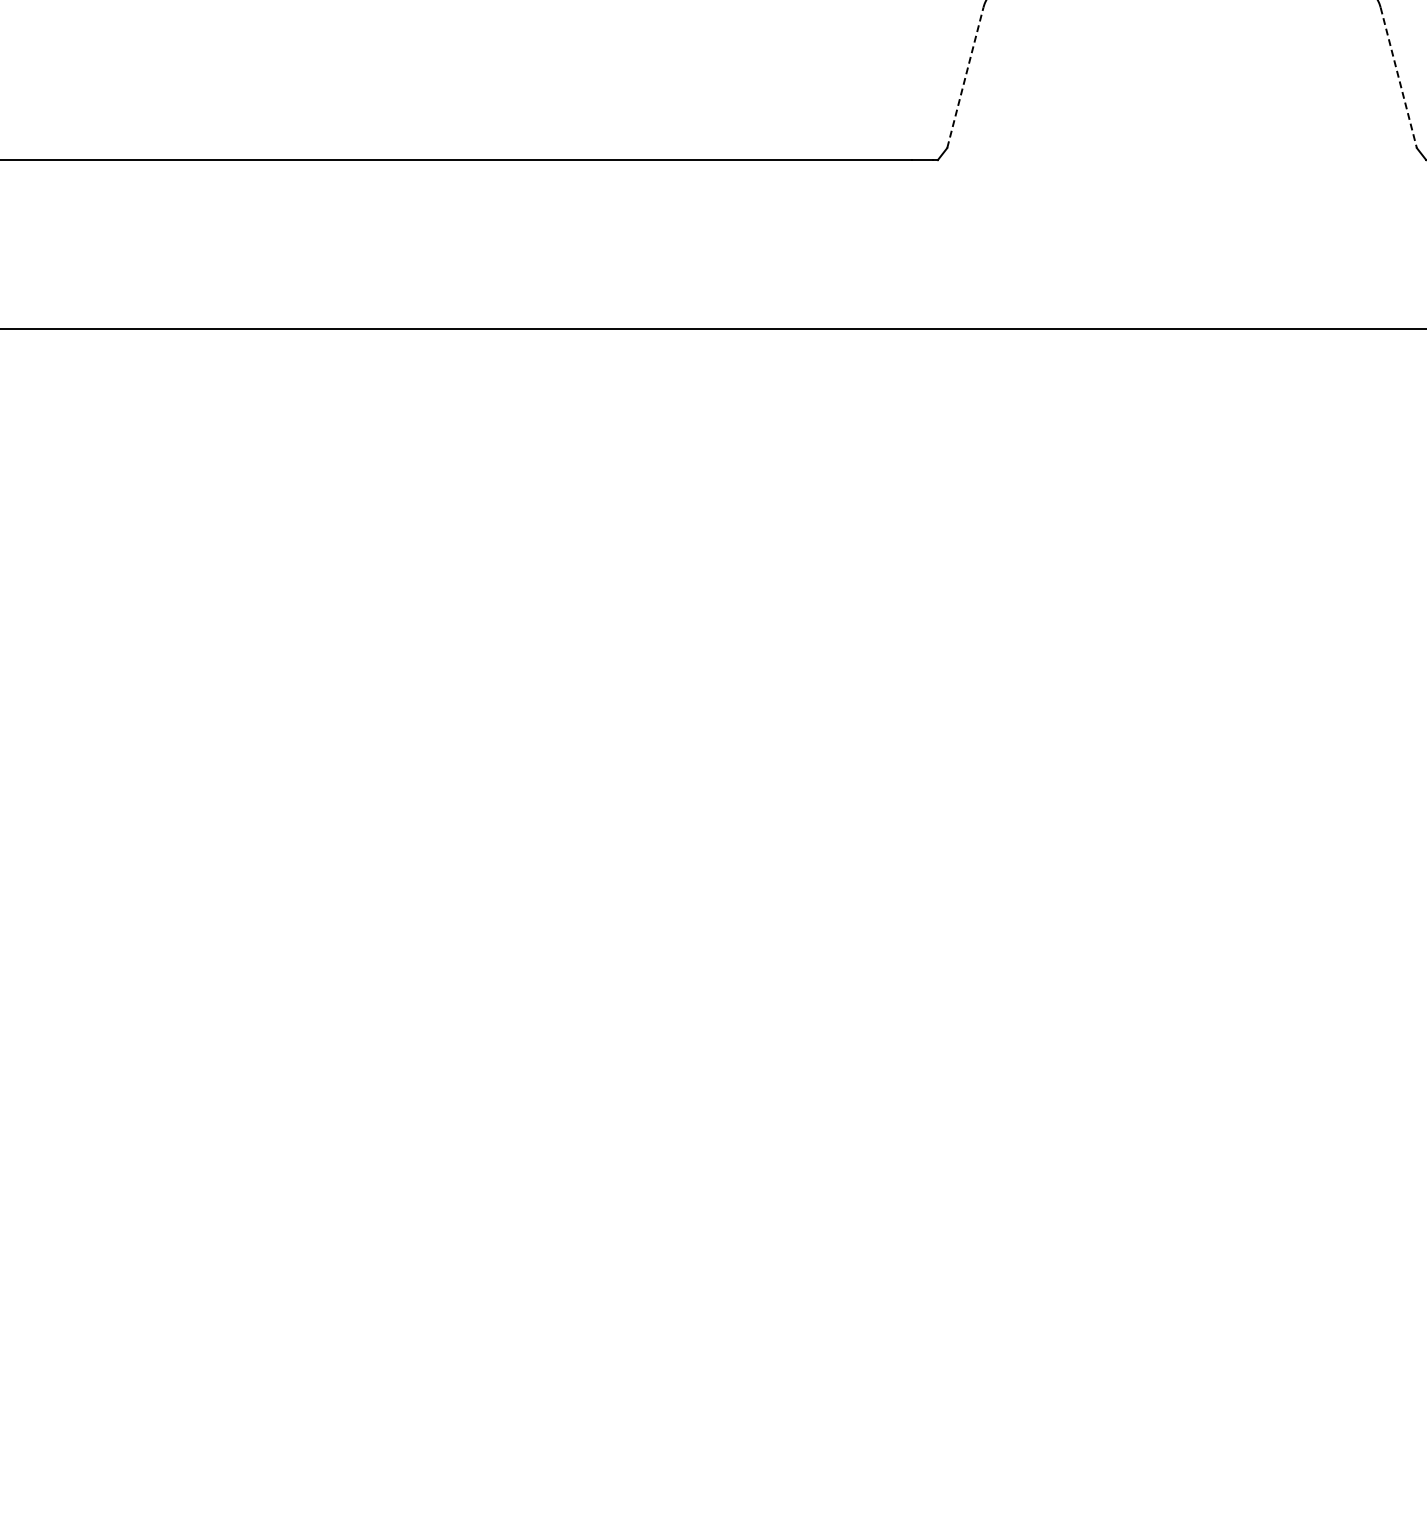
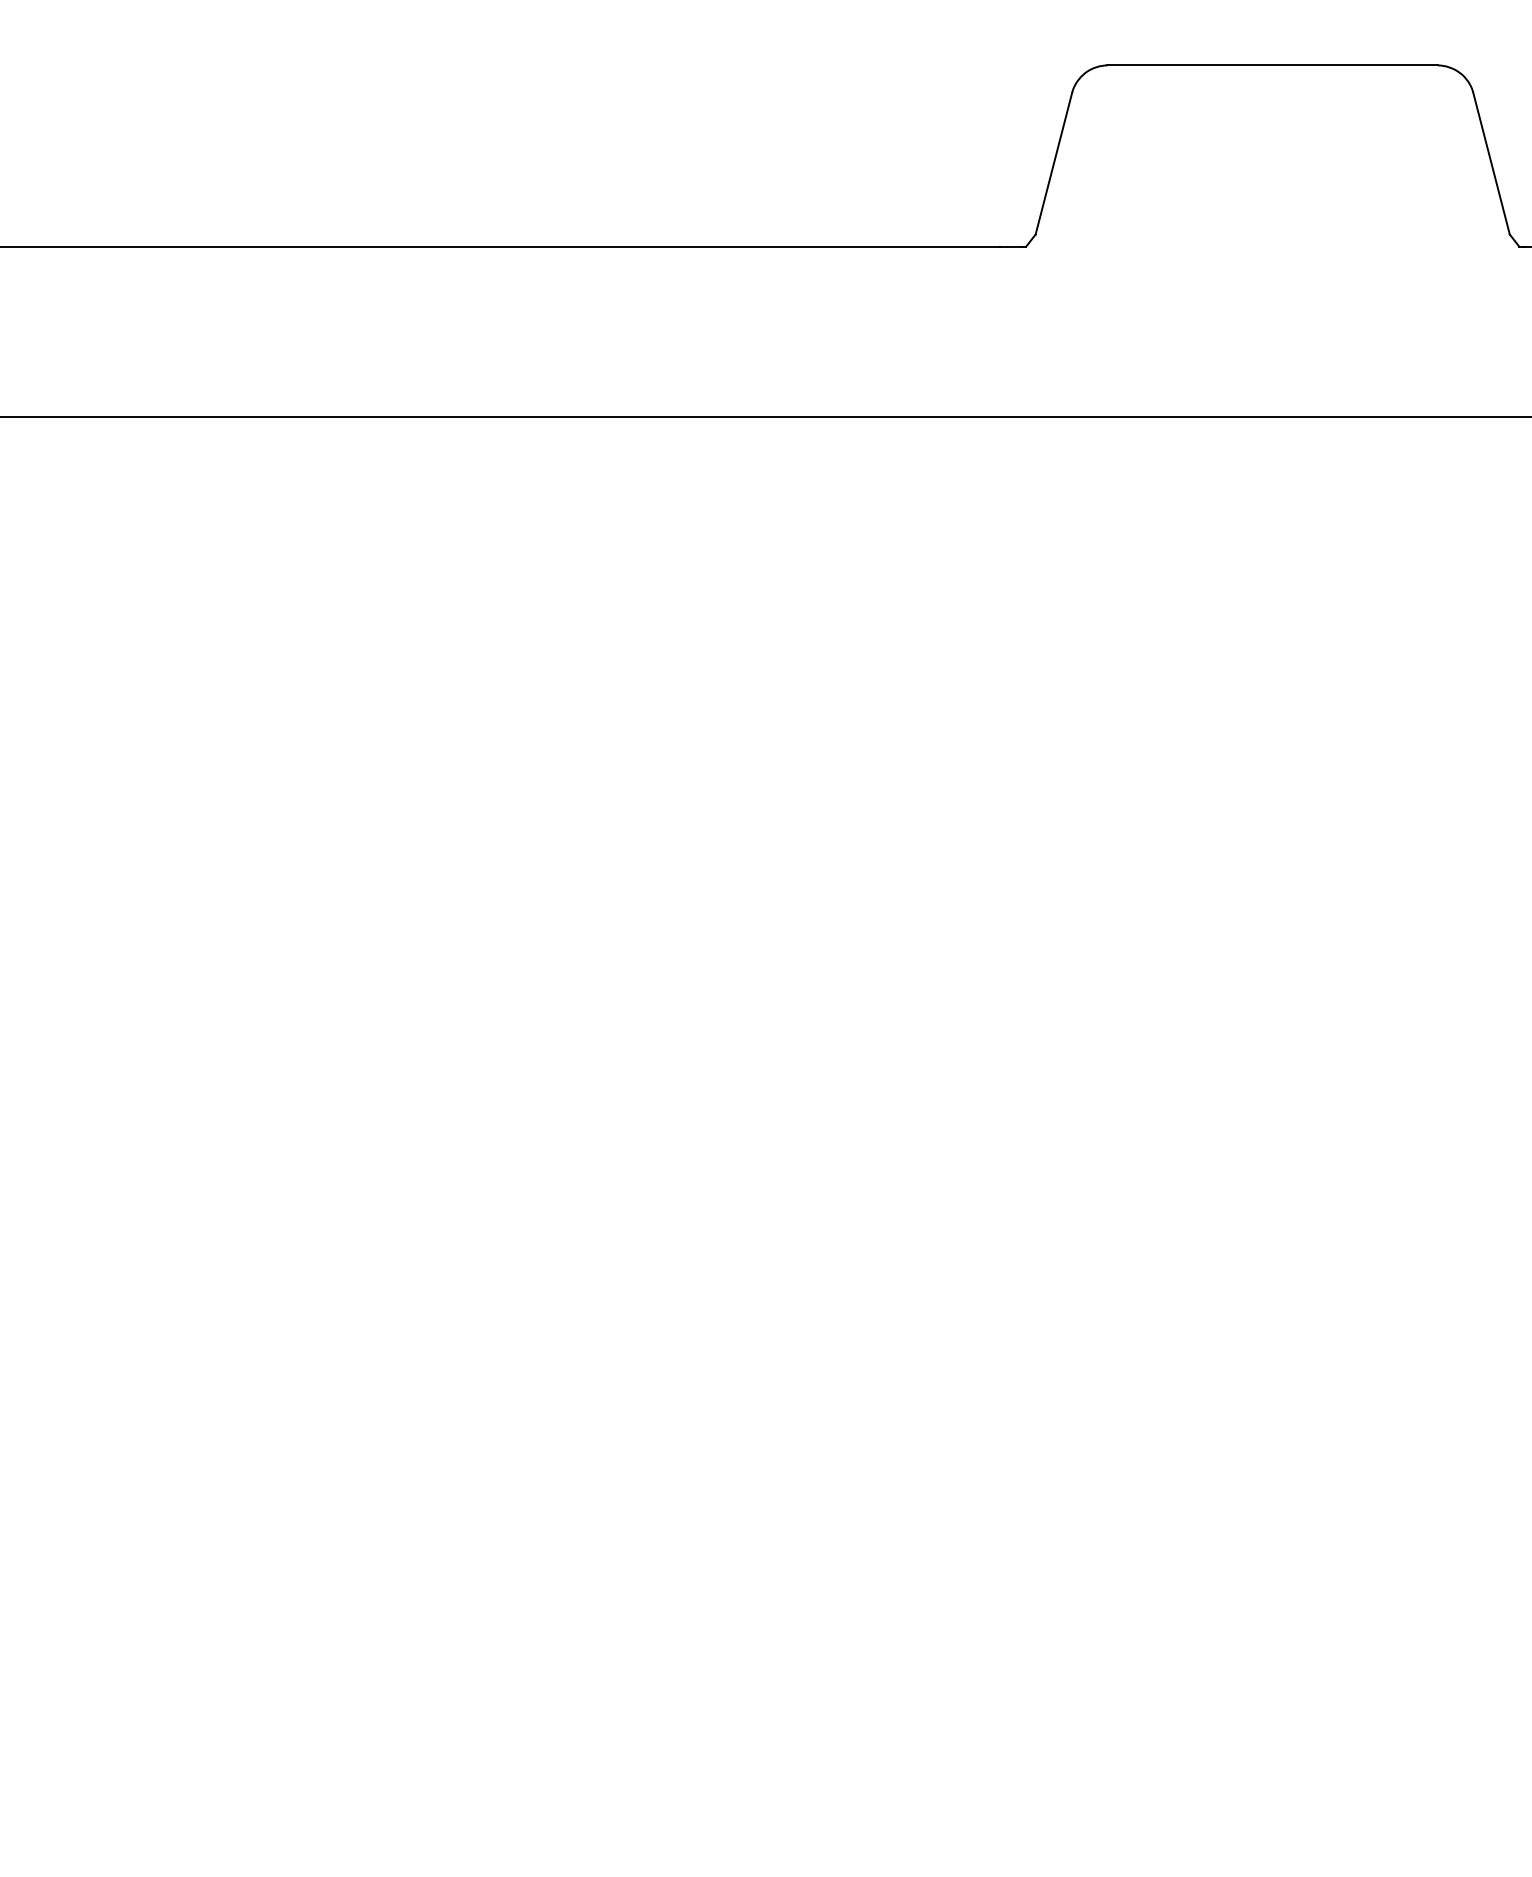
line: (965, 77) -> (1054, 163), dashed -> solid
line: (1398, 78) -> (1491, 164), dashed -> solid

